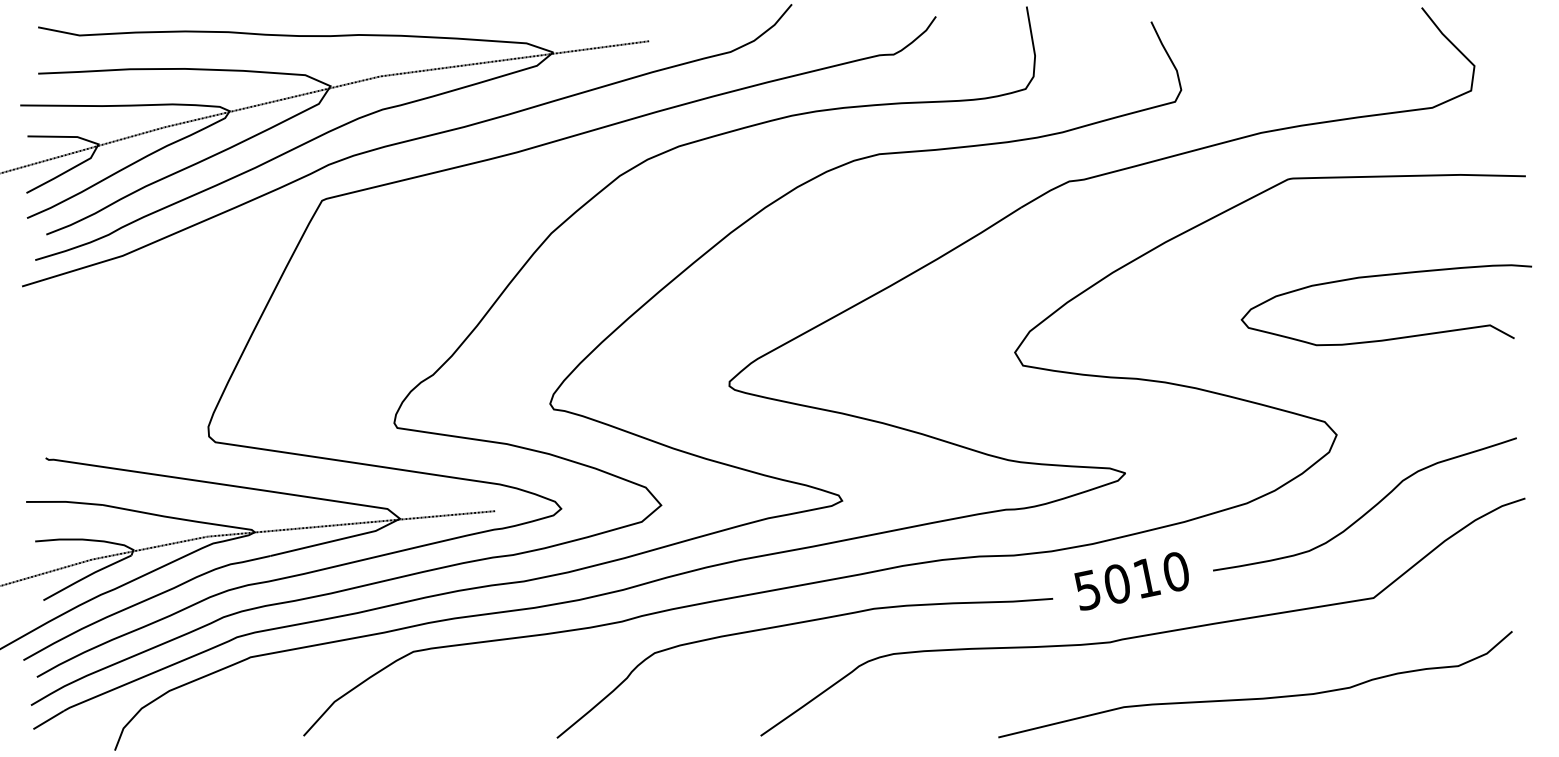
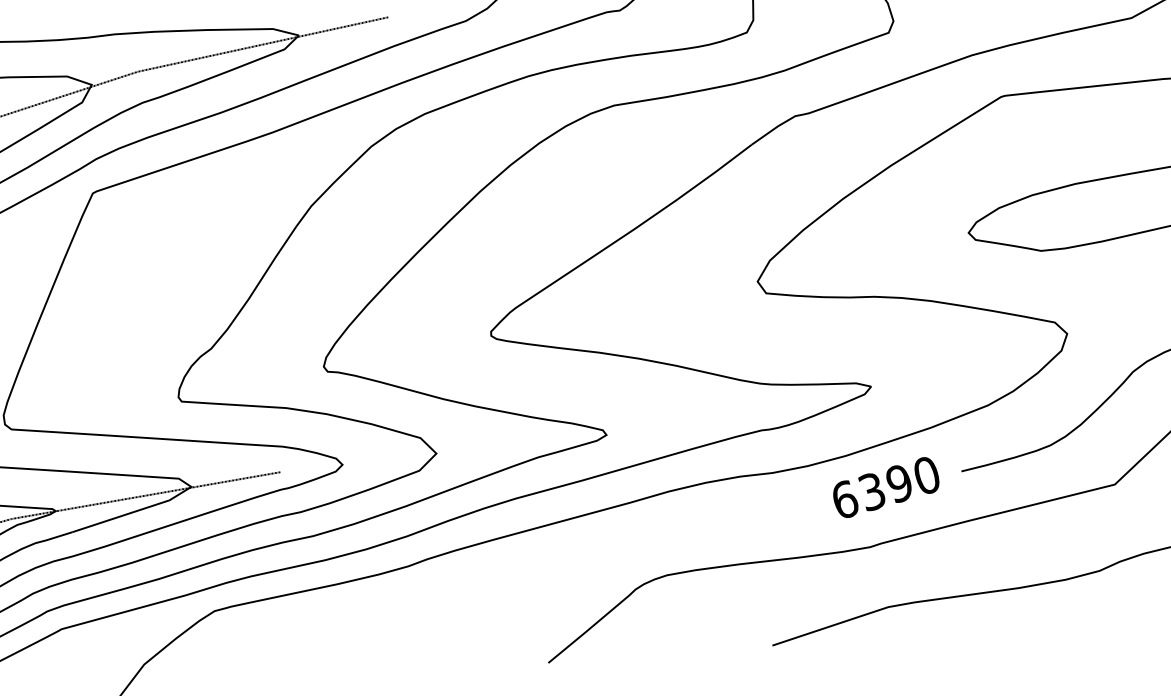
text: (1117, 584) -> (872, 492), 5010 -> 6390
curve: (796, 624) -> (573, 555), removed

